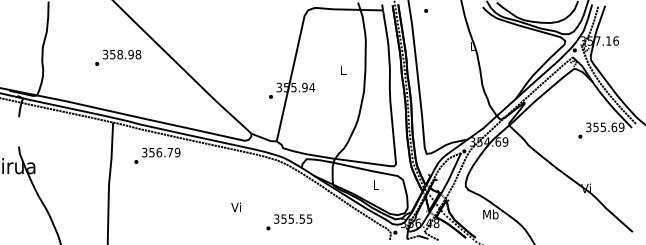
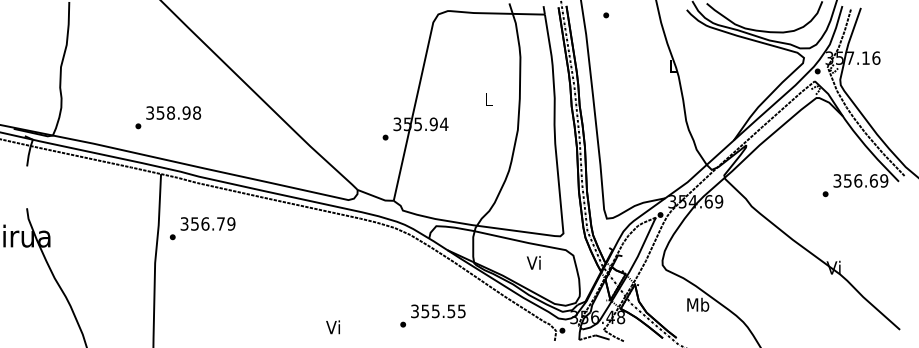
text: (118, 57) -> (168, 117), moved
text: (603, 127) -> (858, 181), 355.69 -> 356.69
text: (157, 155) -> (202, 228), moved
text: (375, 184) -> (534, 262), L -> Vi
text: (235, 207) -> (332, 327), moved
text: (289, 222) -> (433, 316), moved

